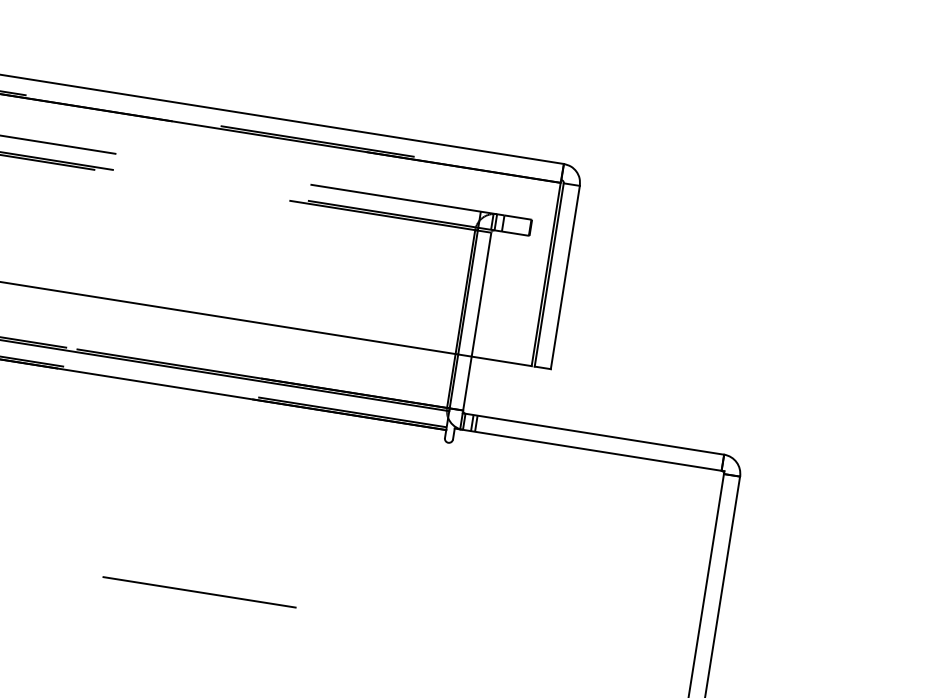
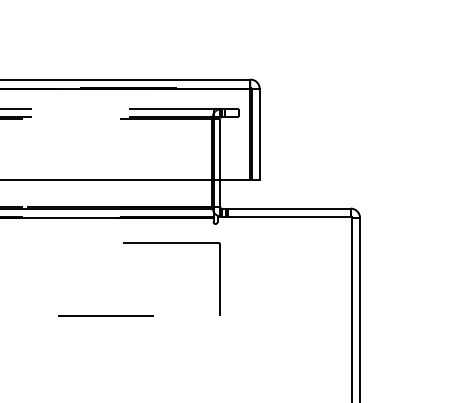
part: (353, 467) -> (171, 243), added

